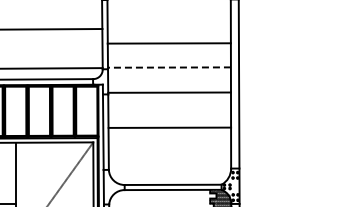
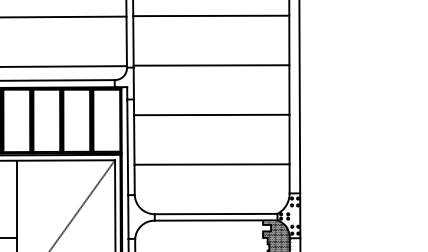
line: (168, 43) -> (210, 15), moved
line: (168, 67) -> (210, 65), dashed -> solid
line: (169, 92) -> (211, 114), moved
line: (169, 127) -> (211, 164), moved

